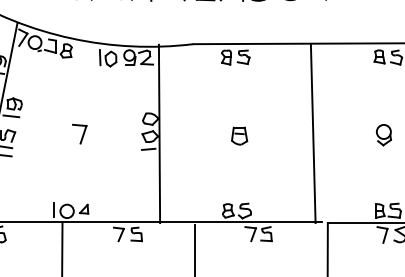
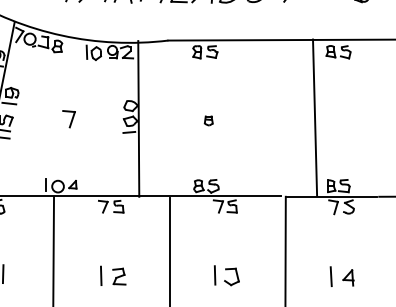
line: (313, 133) -> (315, 117), moved
part: (383, 134) -> (334, 119), removed
part: (239, 135) -> (208, 120), size x0.6

